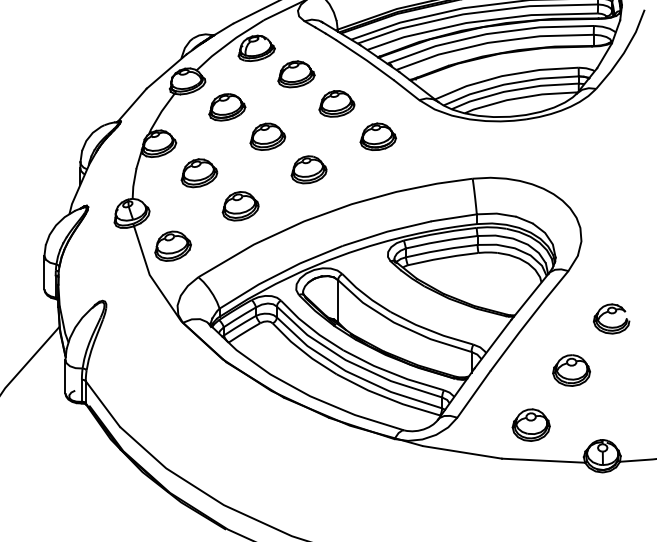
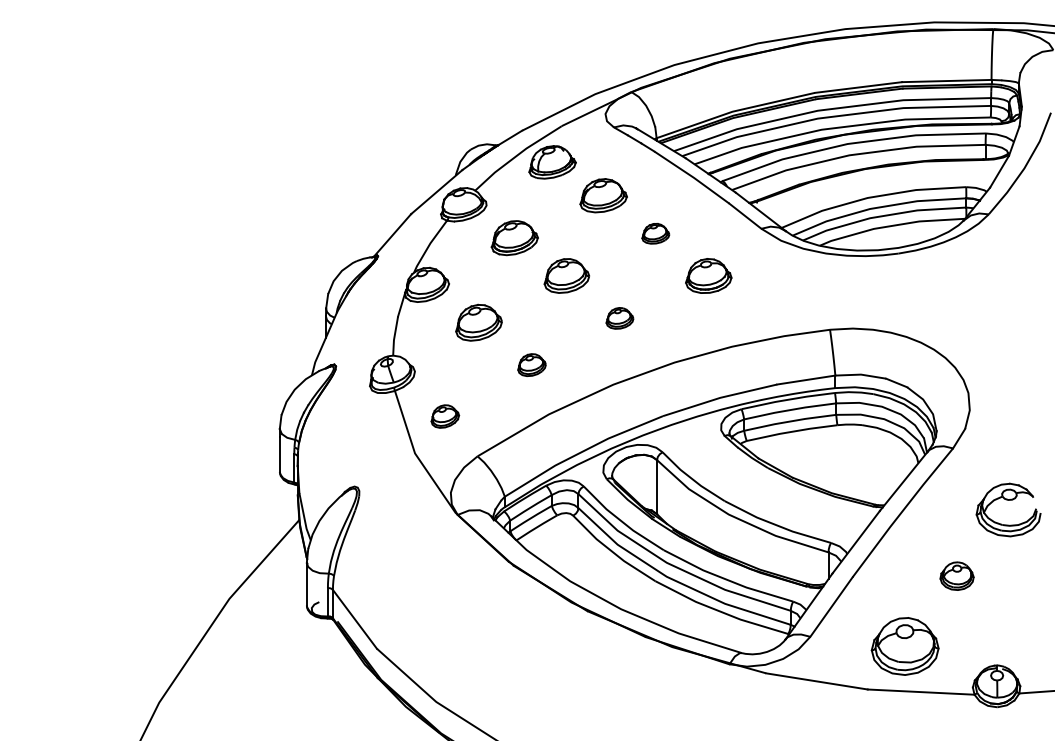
part: (336, 103) -> (655, 233), size x0.6
part: (308, 169) -> (619, 318), size x0.6
part: (240, 205) -> (531, 364), size x0.6
part: (173, 246) -> (445, 416), size x0.6
part: (611, 318) -> (1008, 509), size x1.4
part: (571, 369) -> (956, 575), size x0.7
part: (531, 425) -> (905, 646), size x1.4

